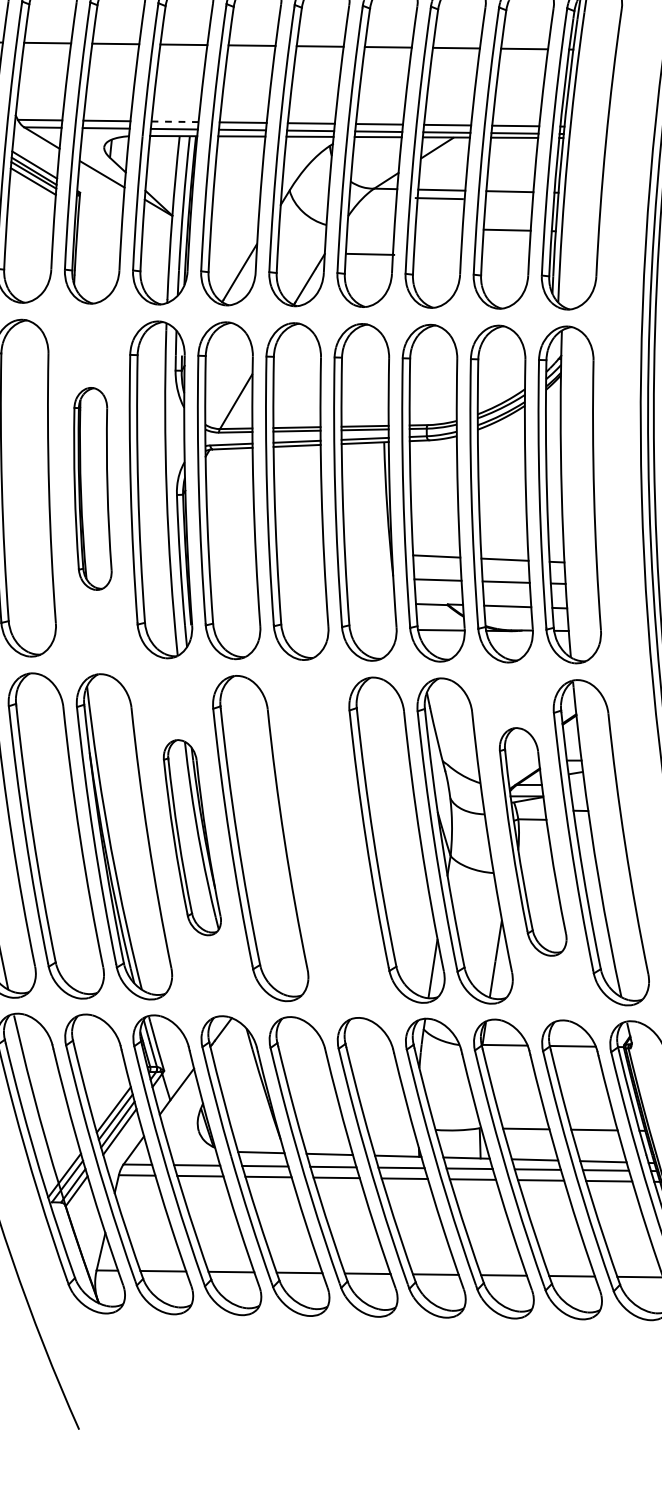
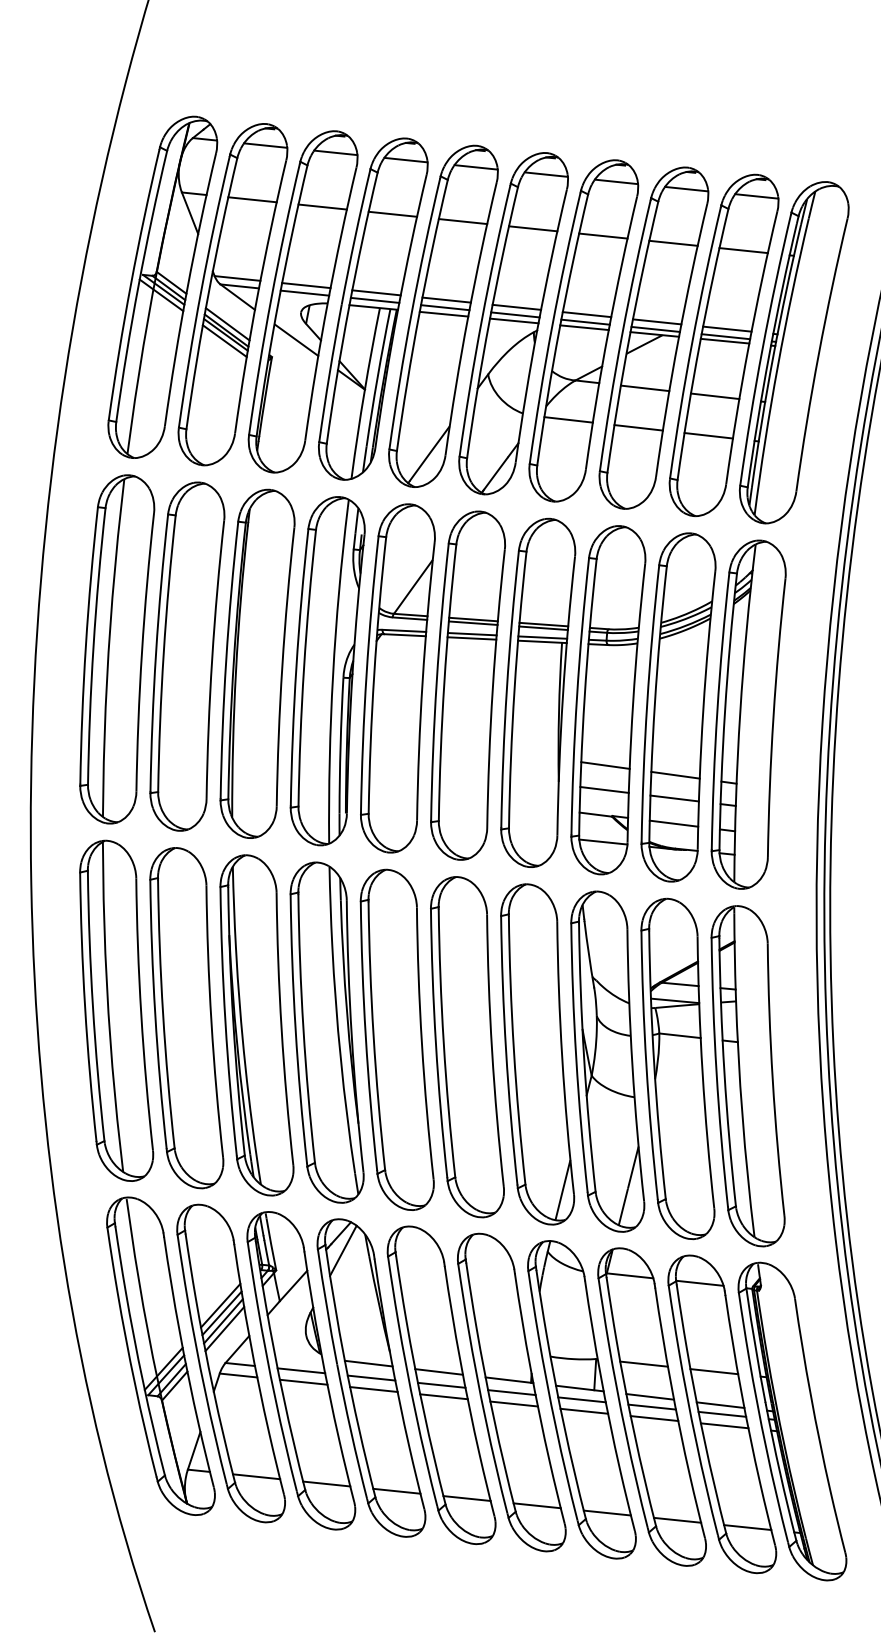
line: (175, 121) -> (377, 292), dashed -> solid
line: (439, 198) -> (638, 427), moved
line: (370, 254) -> (568, 419), moved
part: (93, 488) -> (257, 663), size x1.67
part: (191, 837) -> (326, 1032), size x1.67
part: (328, 839) -> (467, 1047), added
part: (532, 841) -> (677, 1068), size x1.43
line: (227, 1045) -> (343, 1250), added

